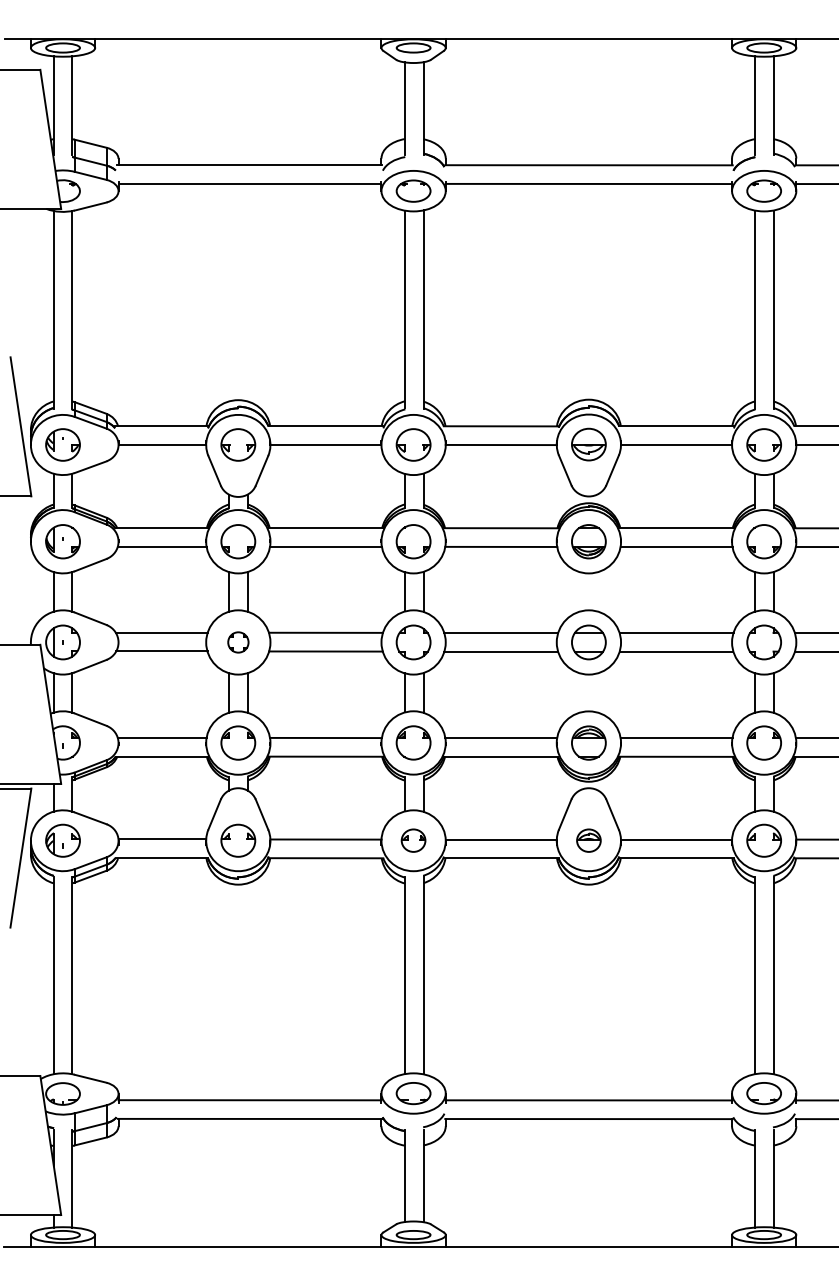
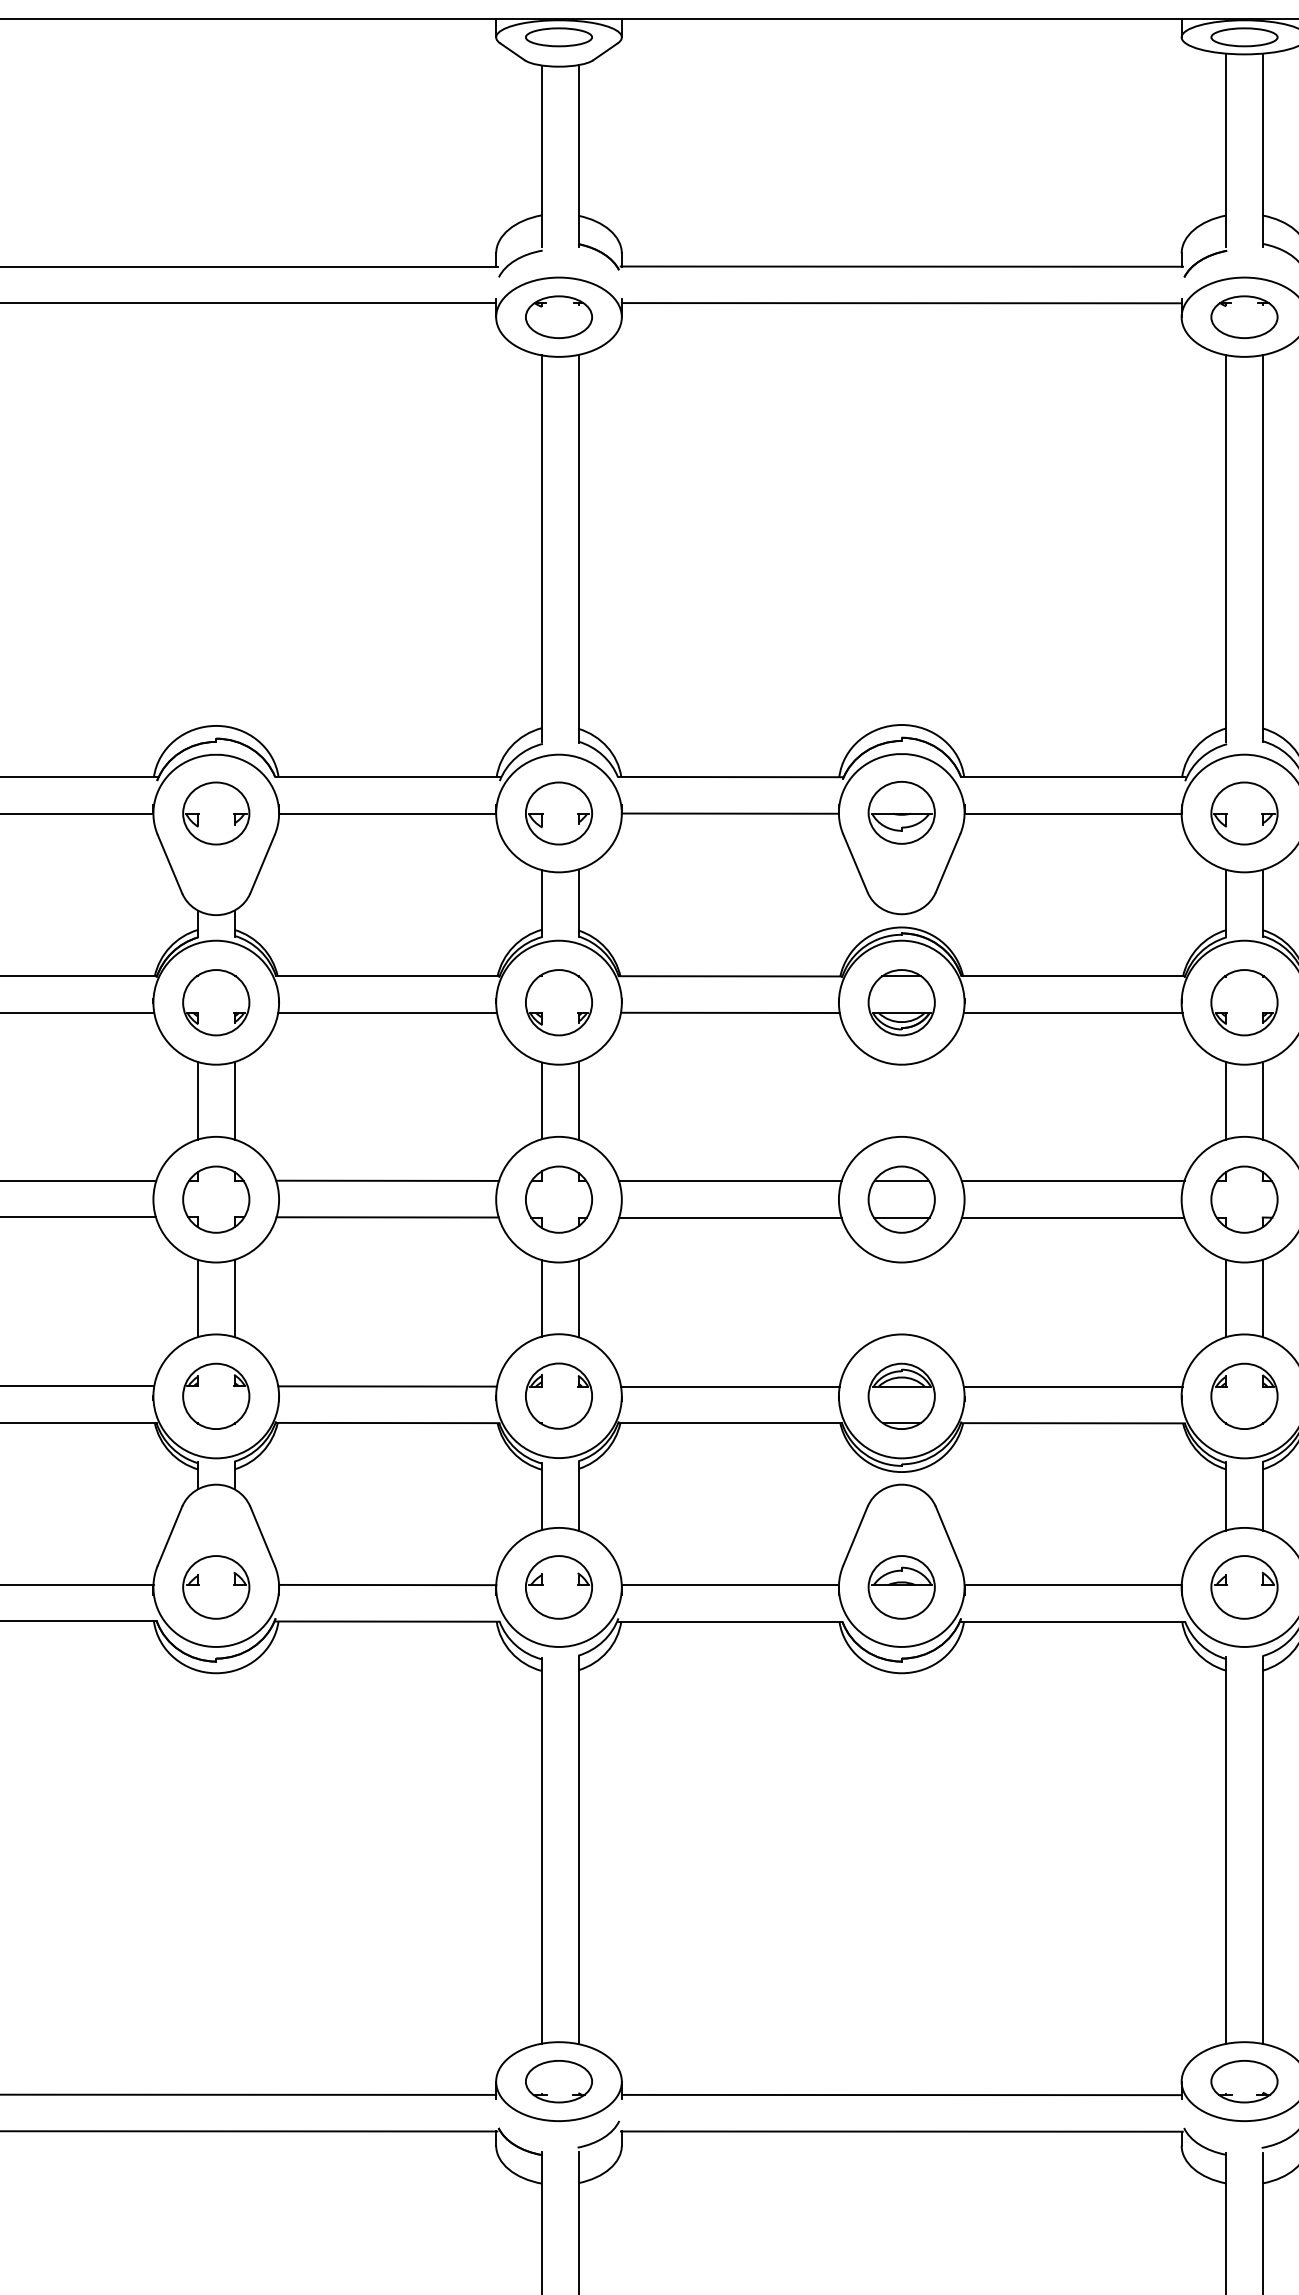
part: (238, 642) -> (216, 1199), size x1.67
part: (413, 840) -> (558, 1586), size x1.43
part: (588, 840) -> (900, 1586), size x1.43

